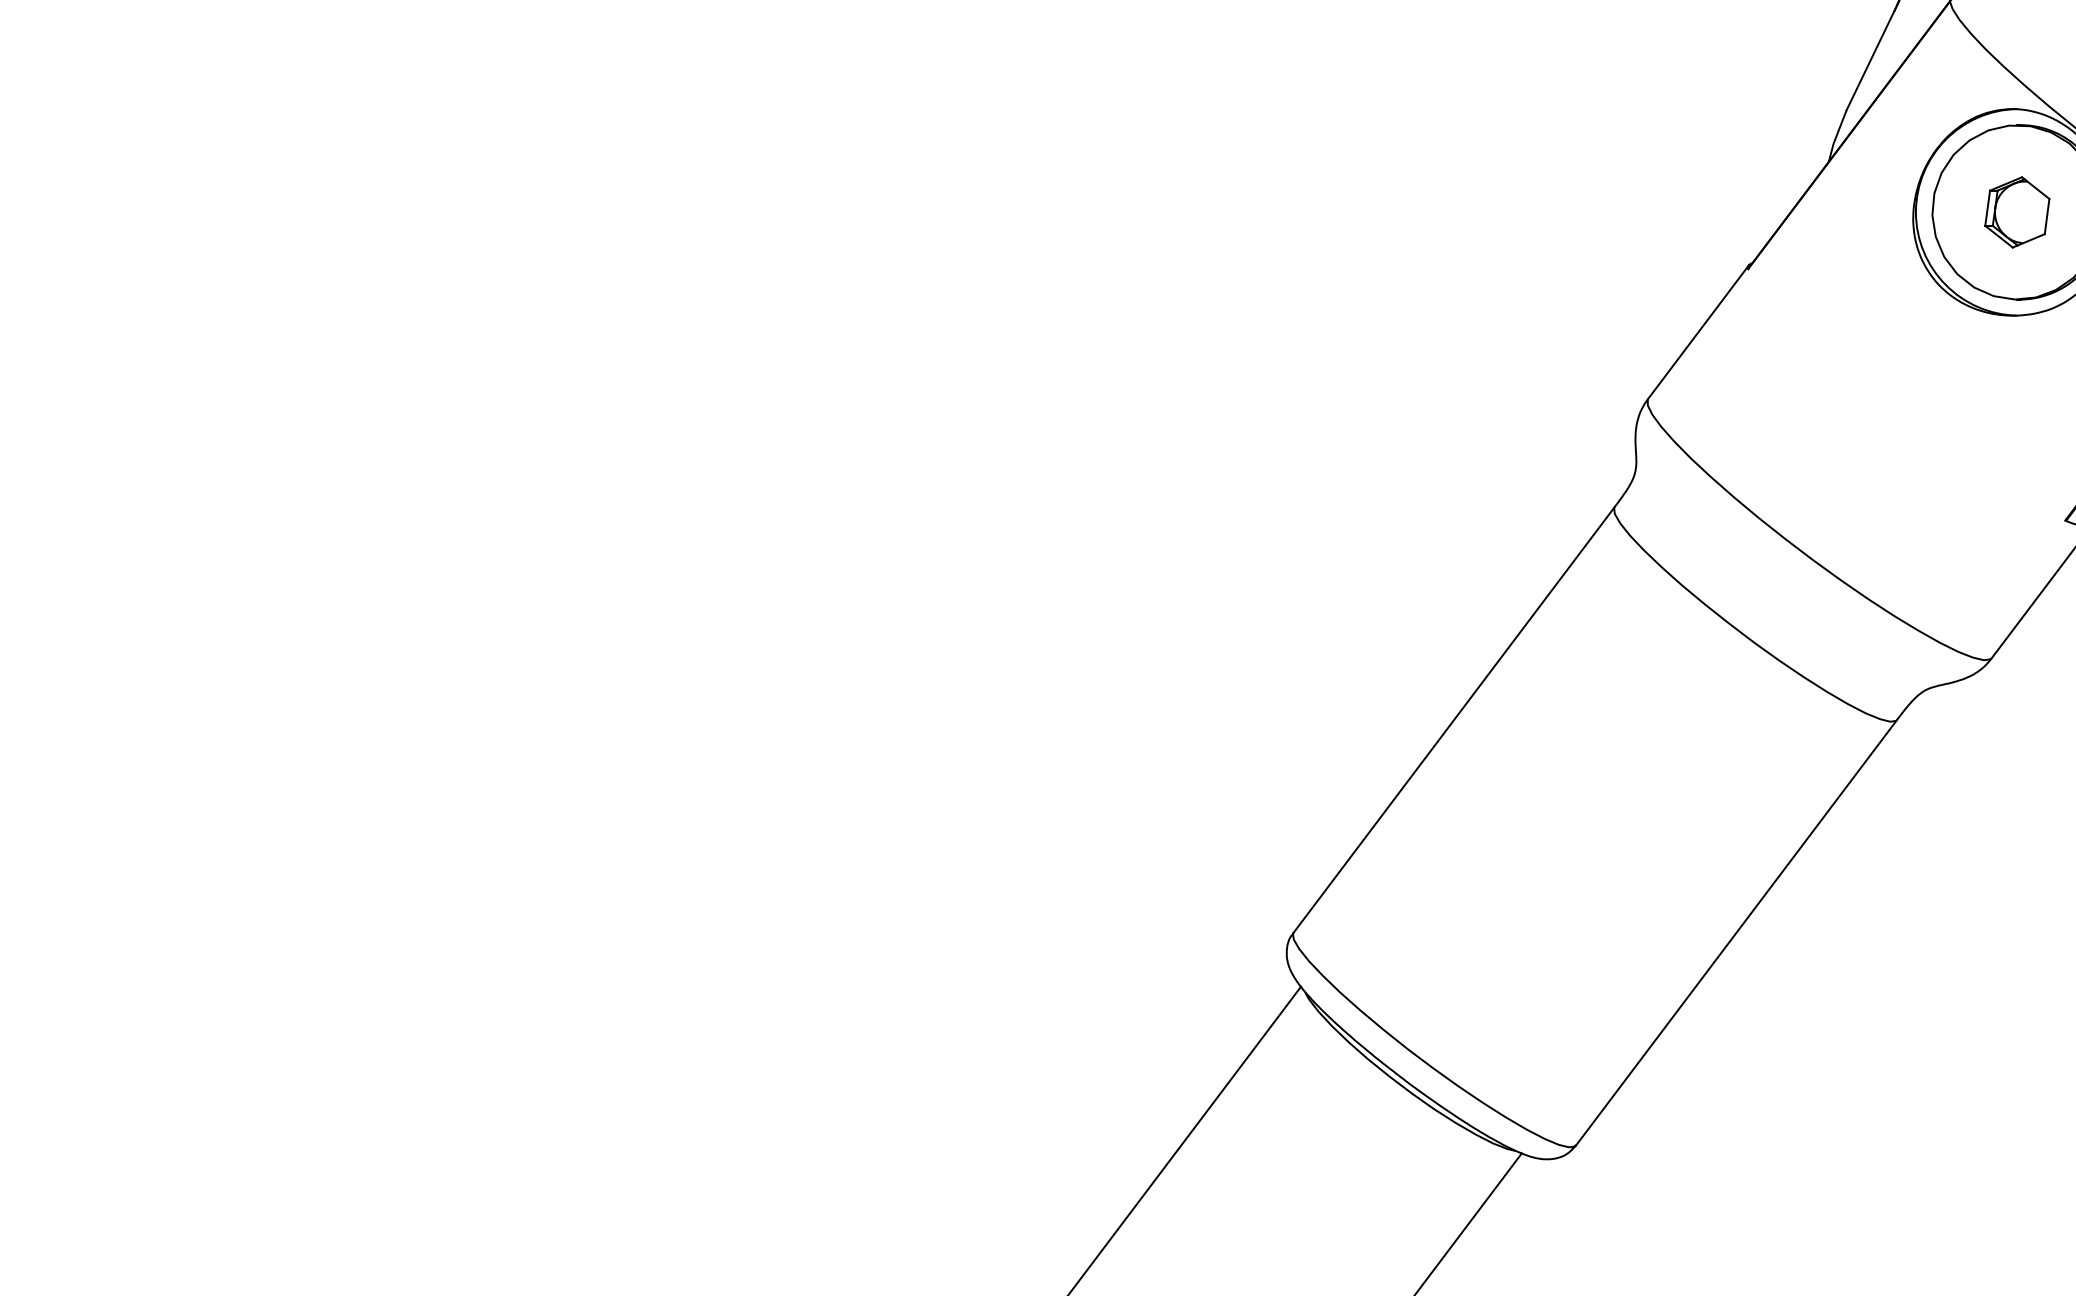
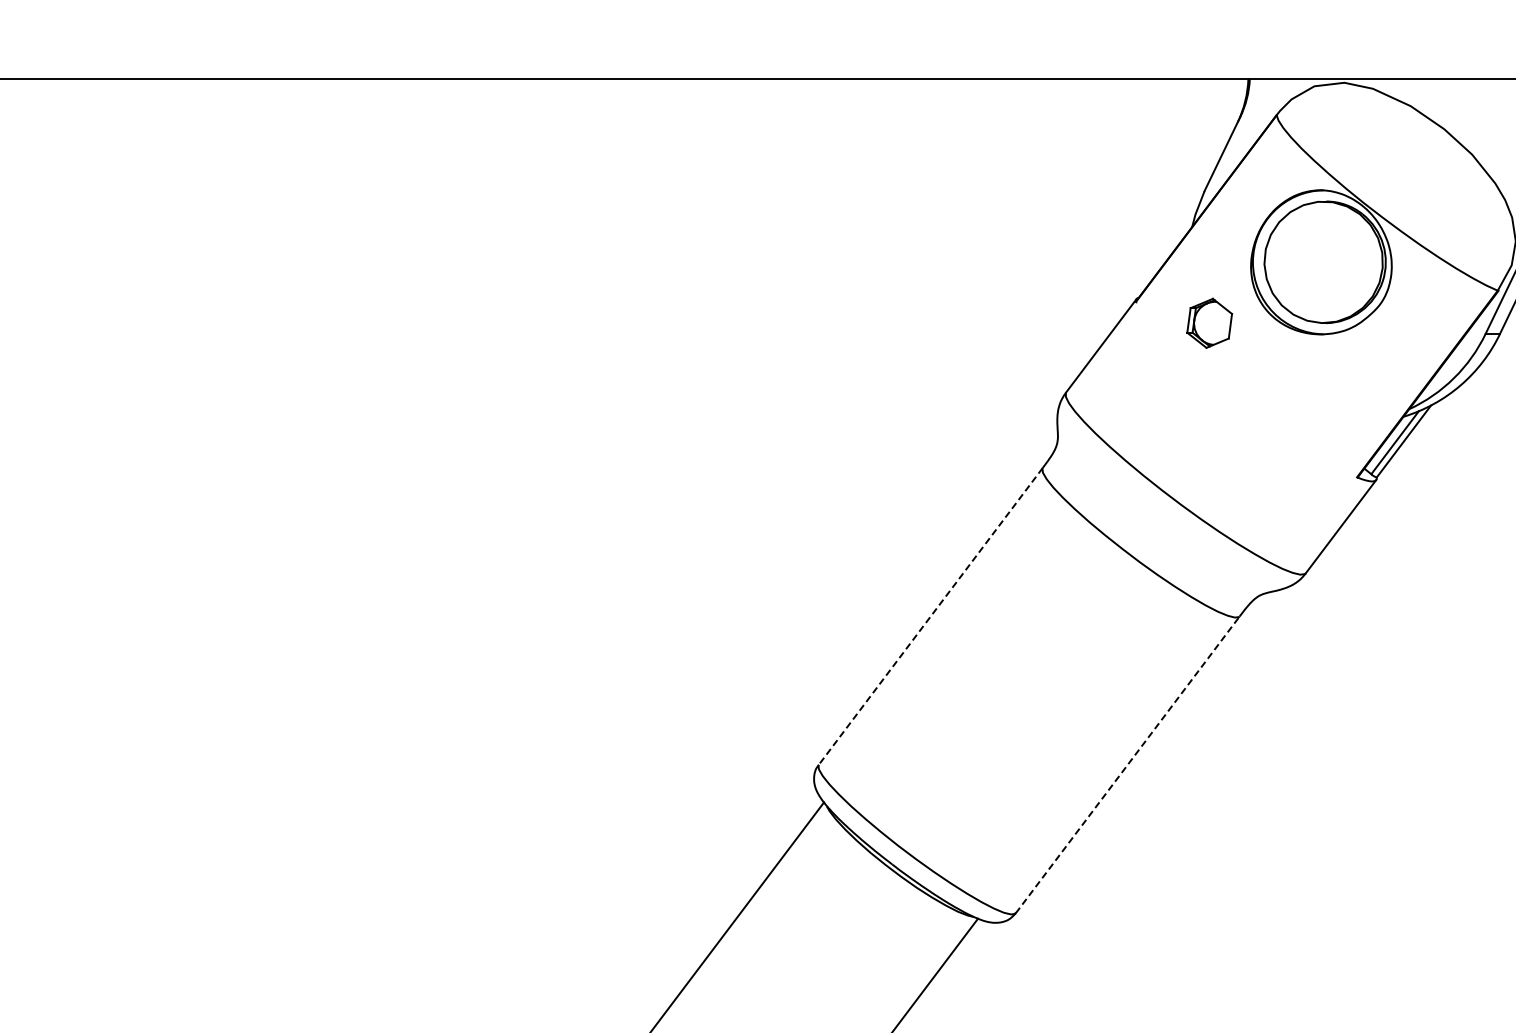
part: (2017, 211) -> (1209, 322), moved
line: (1453, 720) -> (930, 616), solid -> dashed
line: (1736, 932) -> (1127, 764), solid -> dashed

